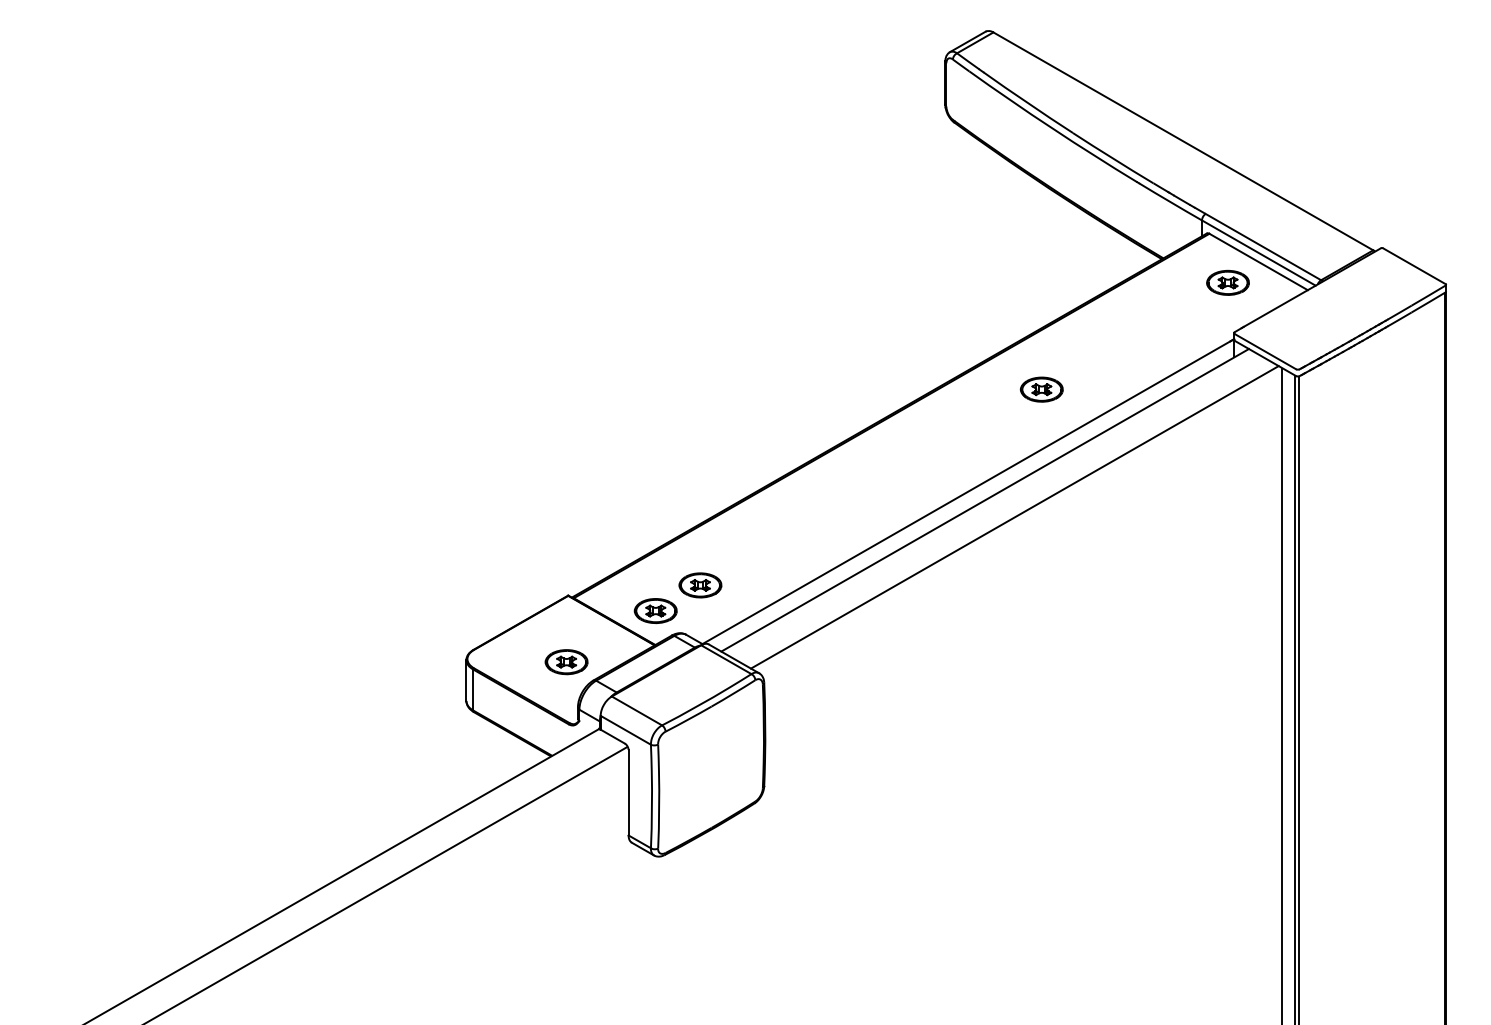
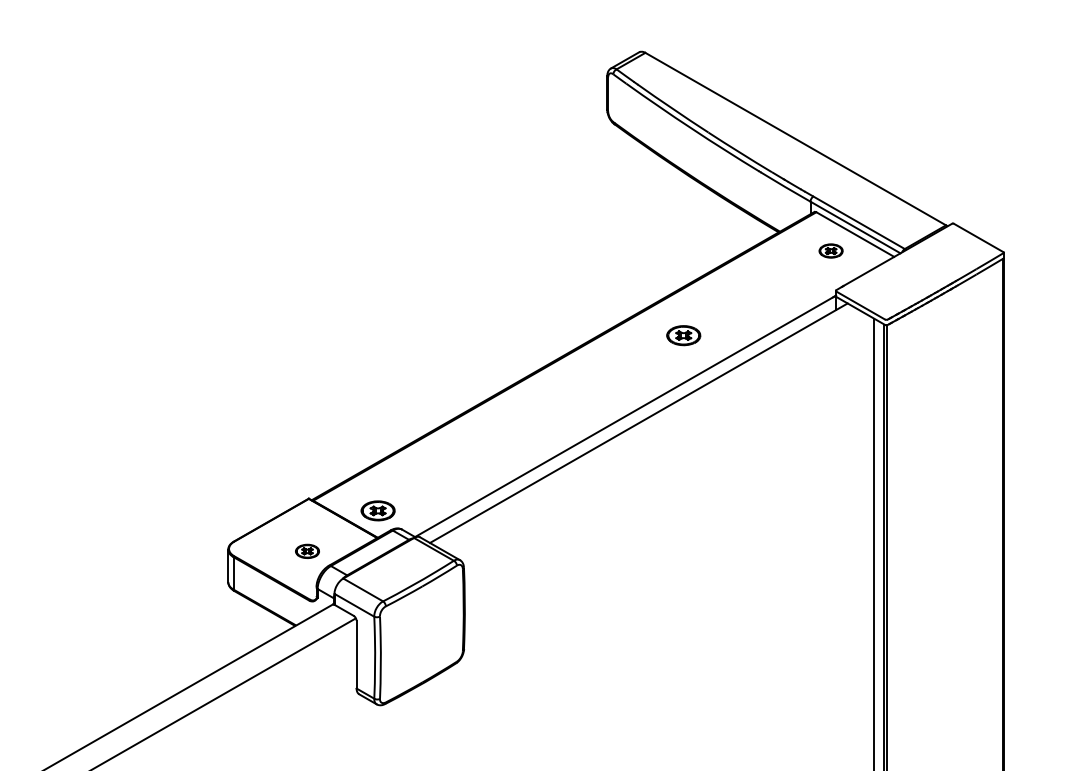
part: (1227, 282) -> (830, 250), size x0.7
line: (1014, 517) -> (662, 436), removed
part: (700, 585) -> (413, 490), removed
part: (566, 662) -> (307, 551), size x0.7

